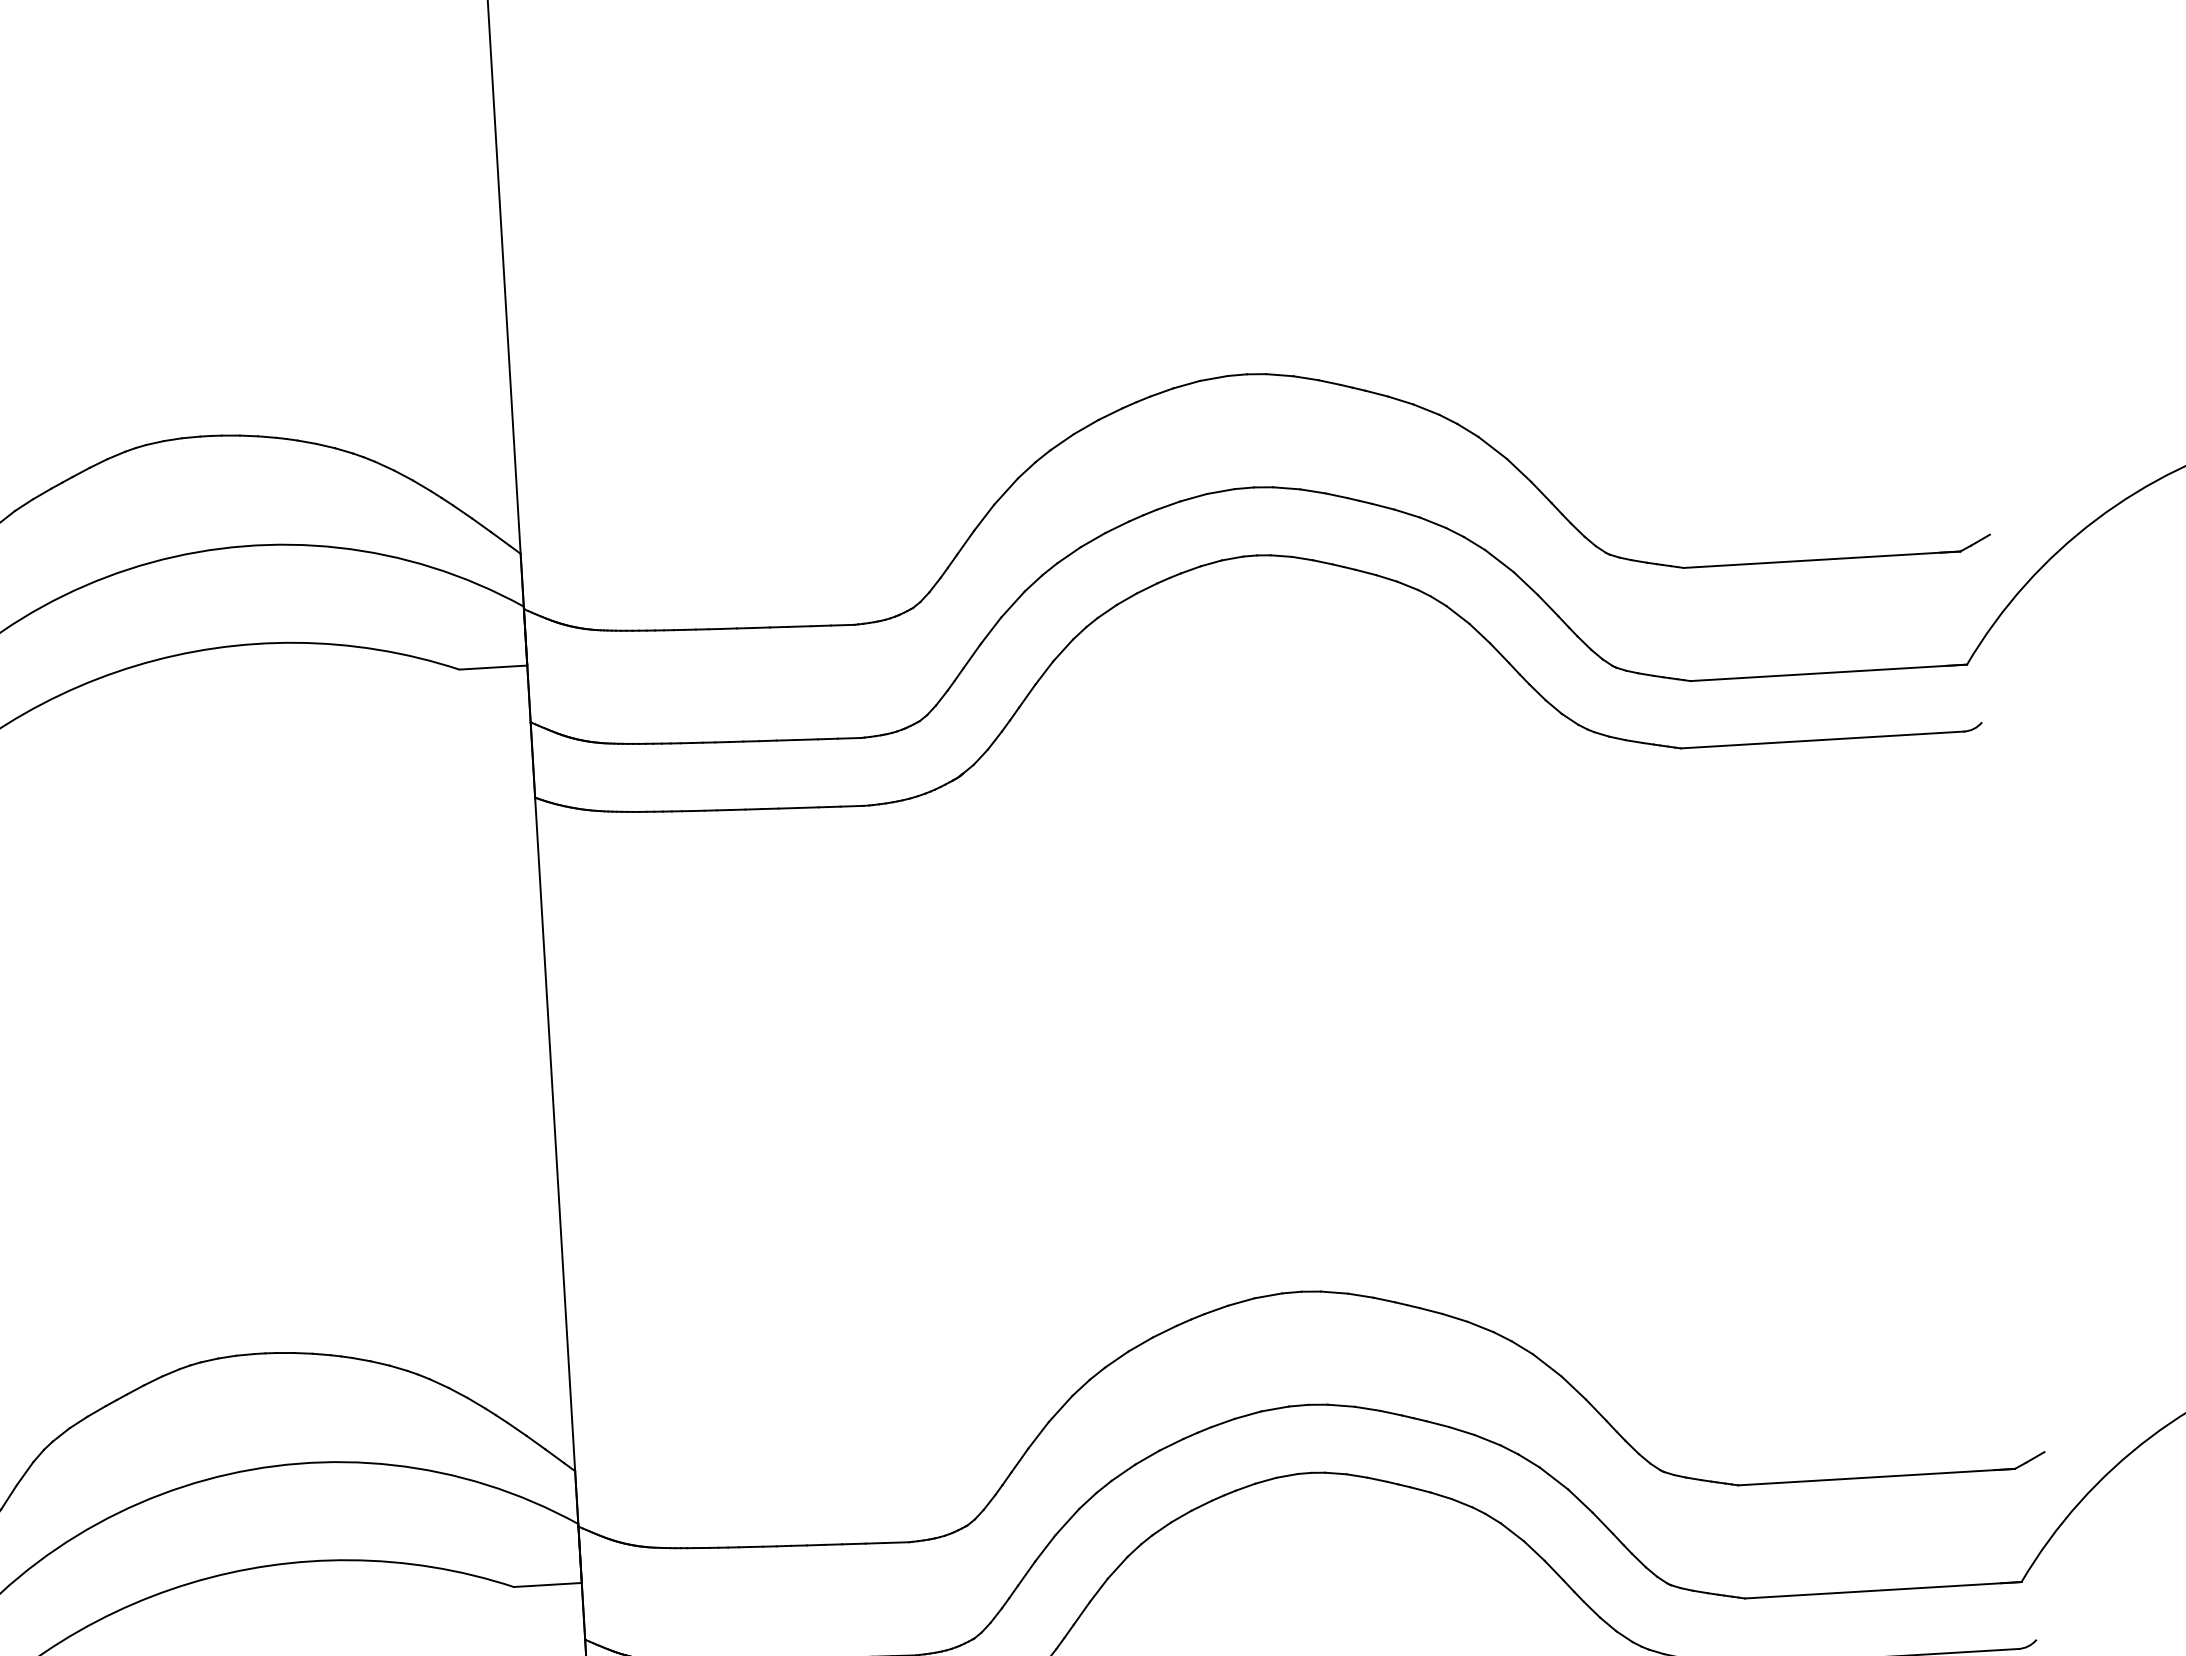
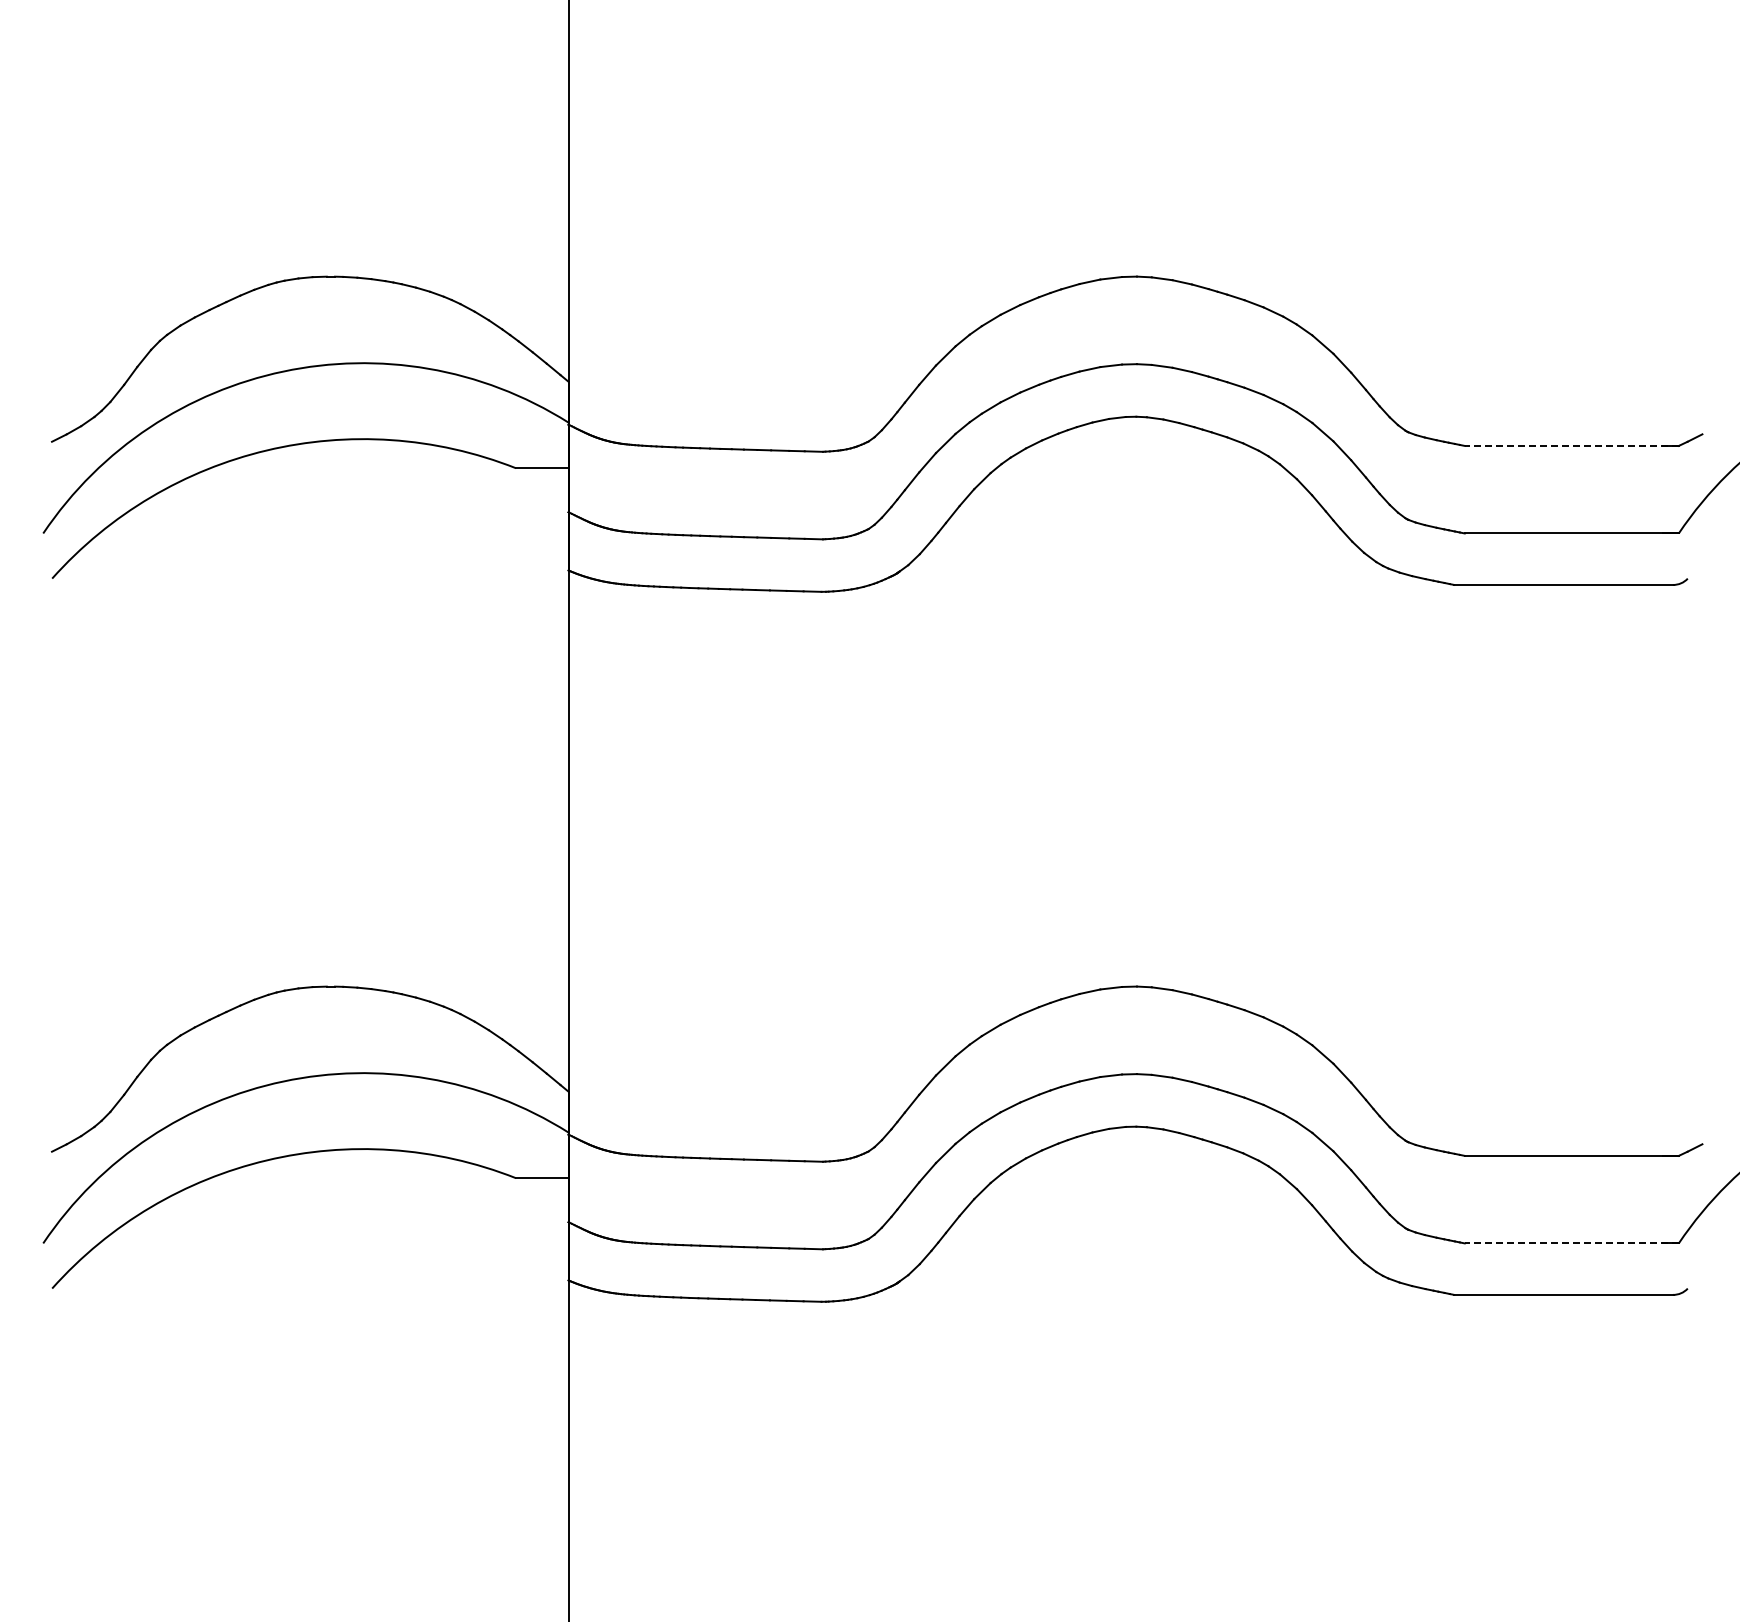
line: (1821, 559) -> (1571, 445), solid -> dashed
line: (1882, 1590) -> (1571, 1243), solid -> dashed

